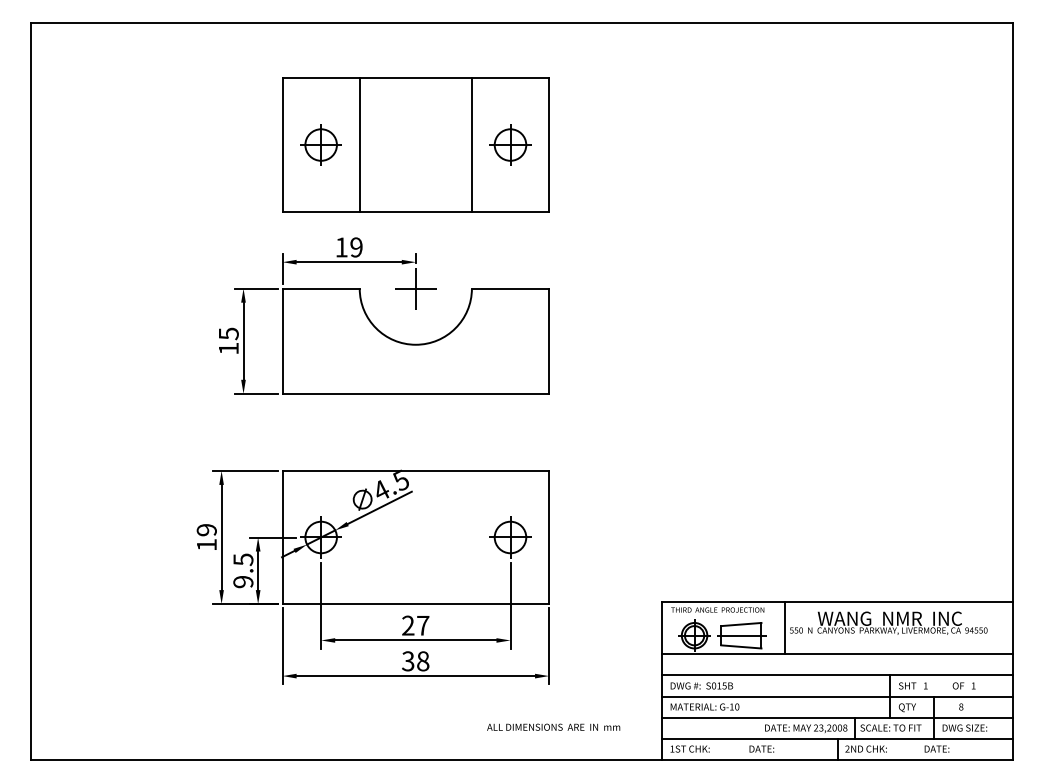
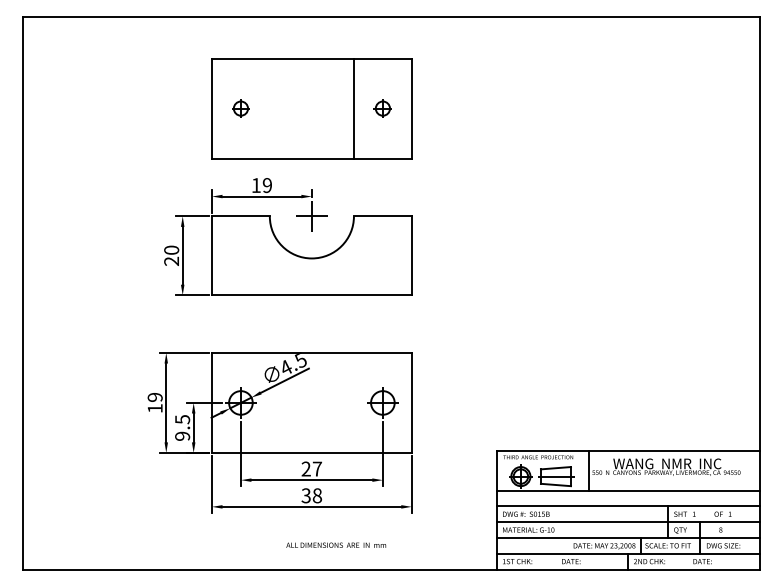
part: (320, 144) -> (240, 108), size x0.6
line: (359, 144) -> (269, 108), removed
part: (509, 144) -> (382, 108), size x0.6
text: (228, 340) -> (171, 255), 15 -> 20
text: (554, 726) -> (336, 544), moved

